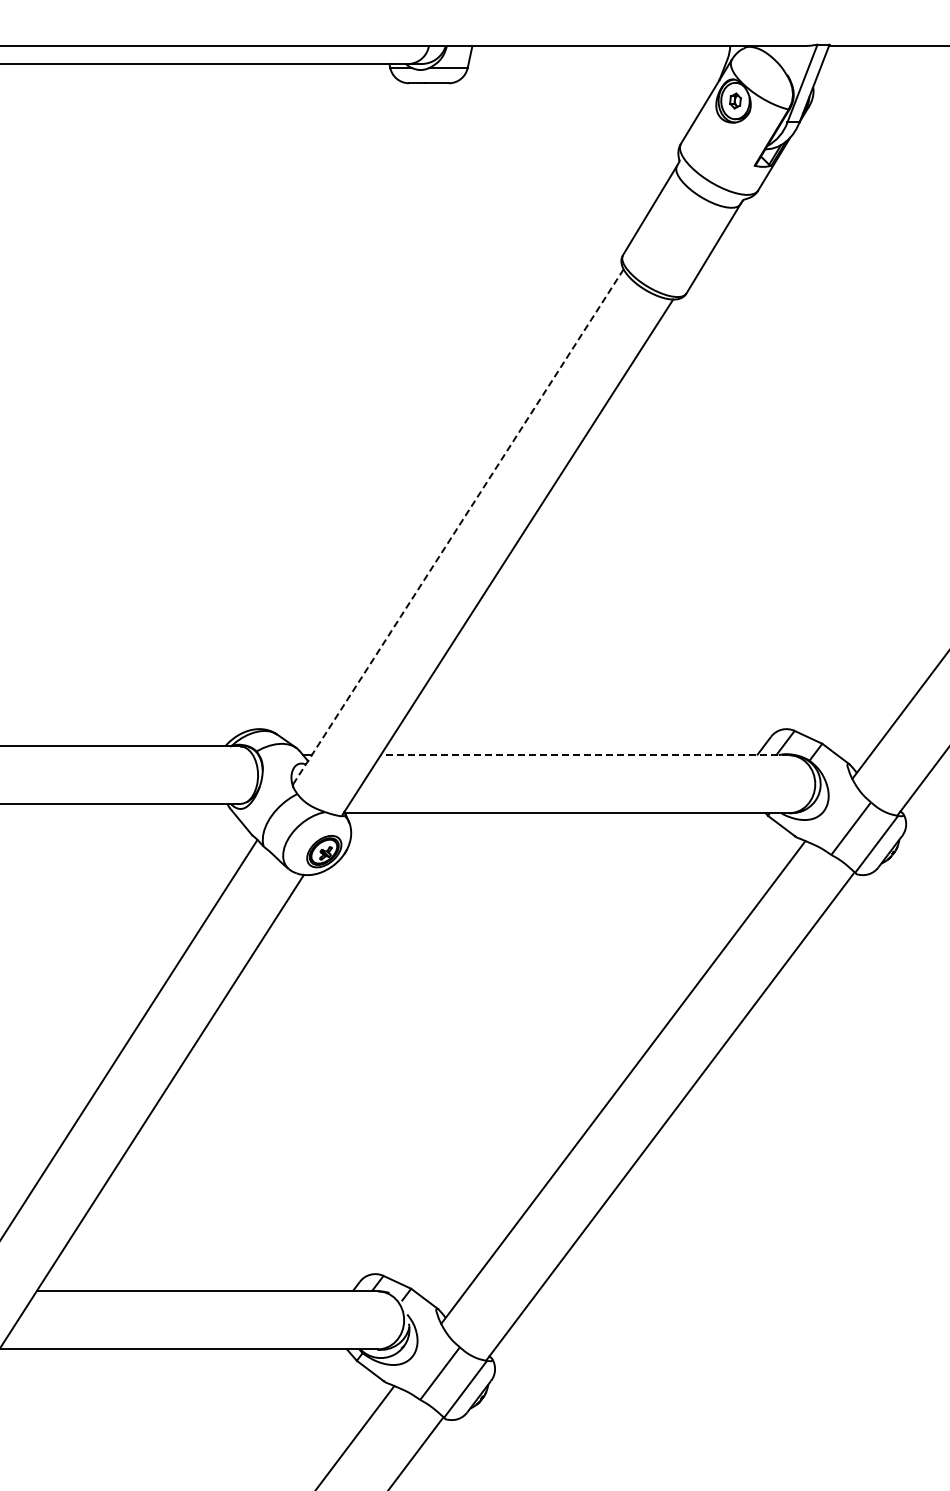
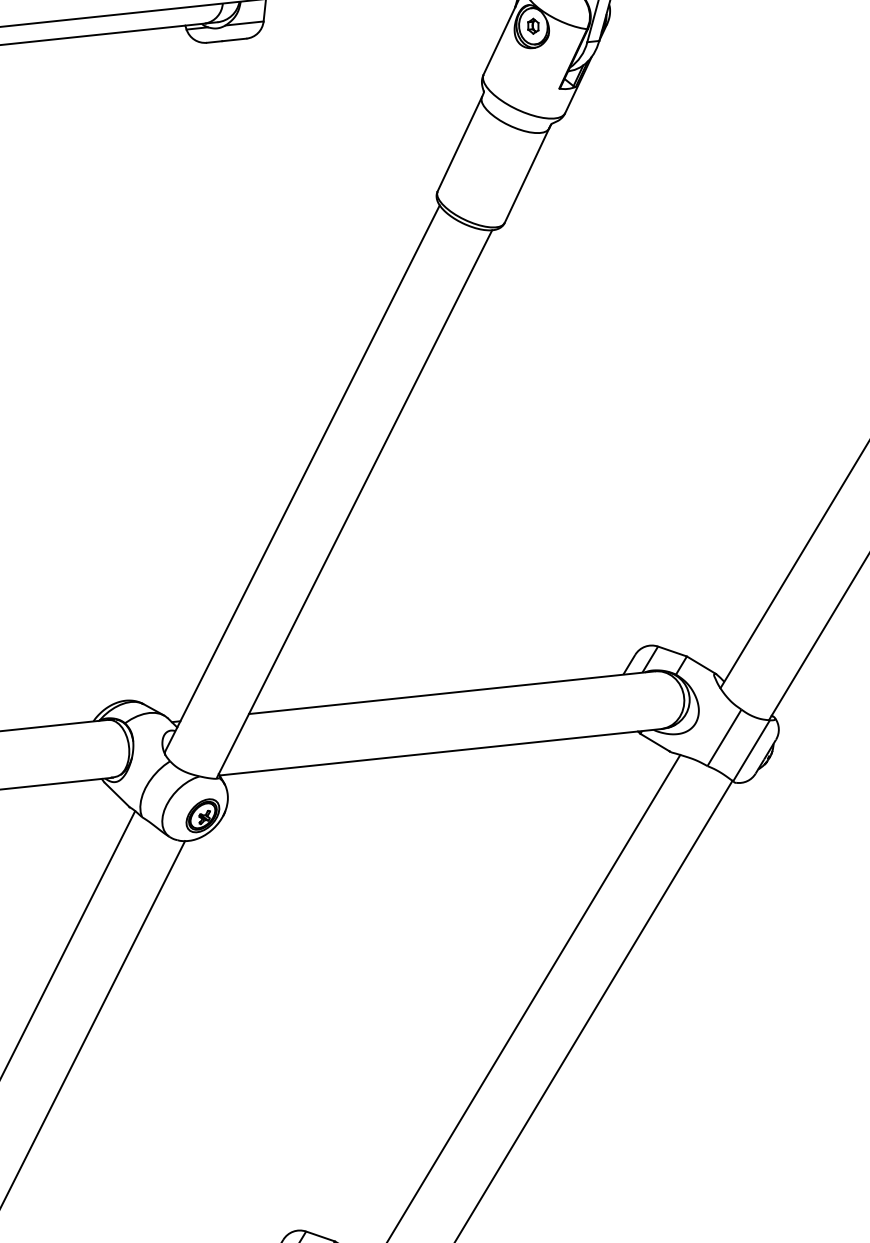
line: (458, 526) -> (302, 478), dashed -> solid
line: (584, 755) -> (451, 692), dashed -> solid

